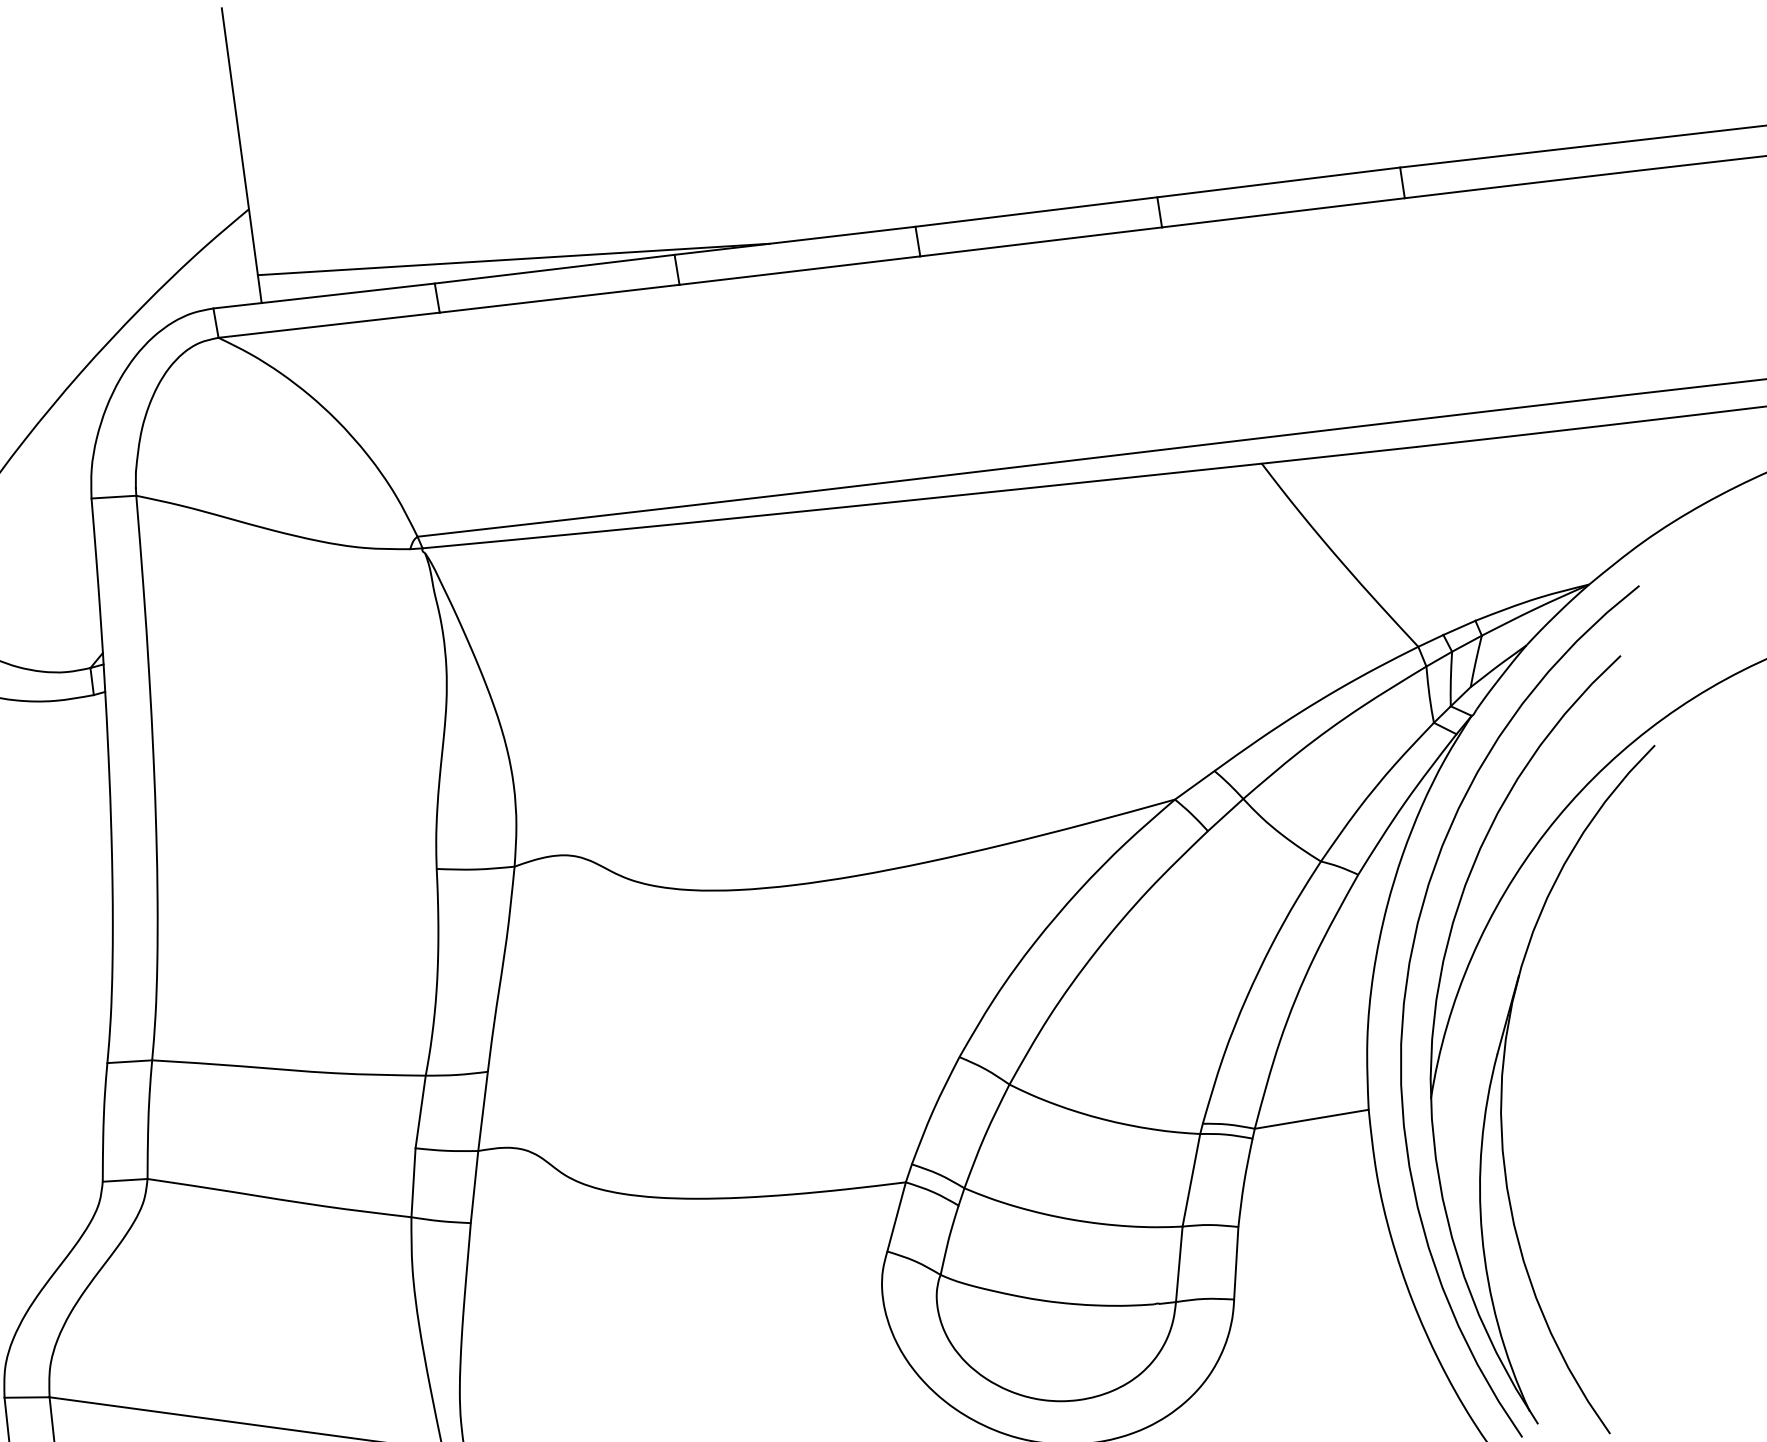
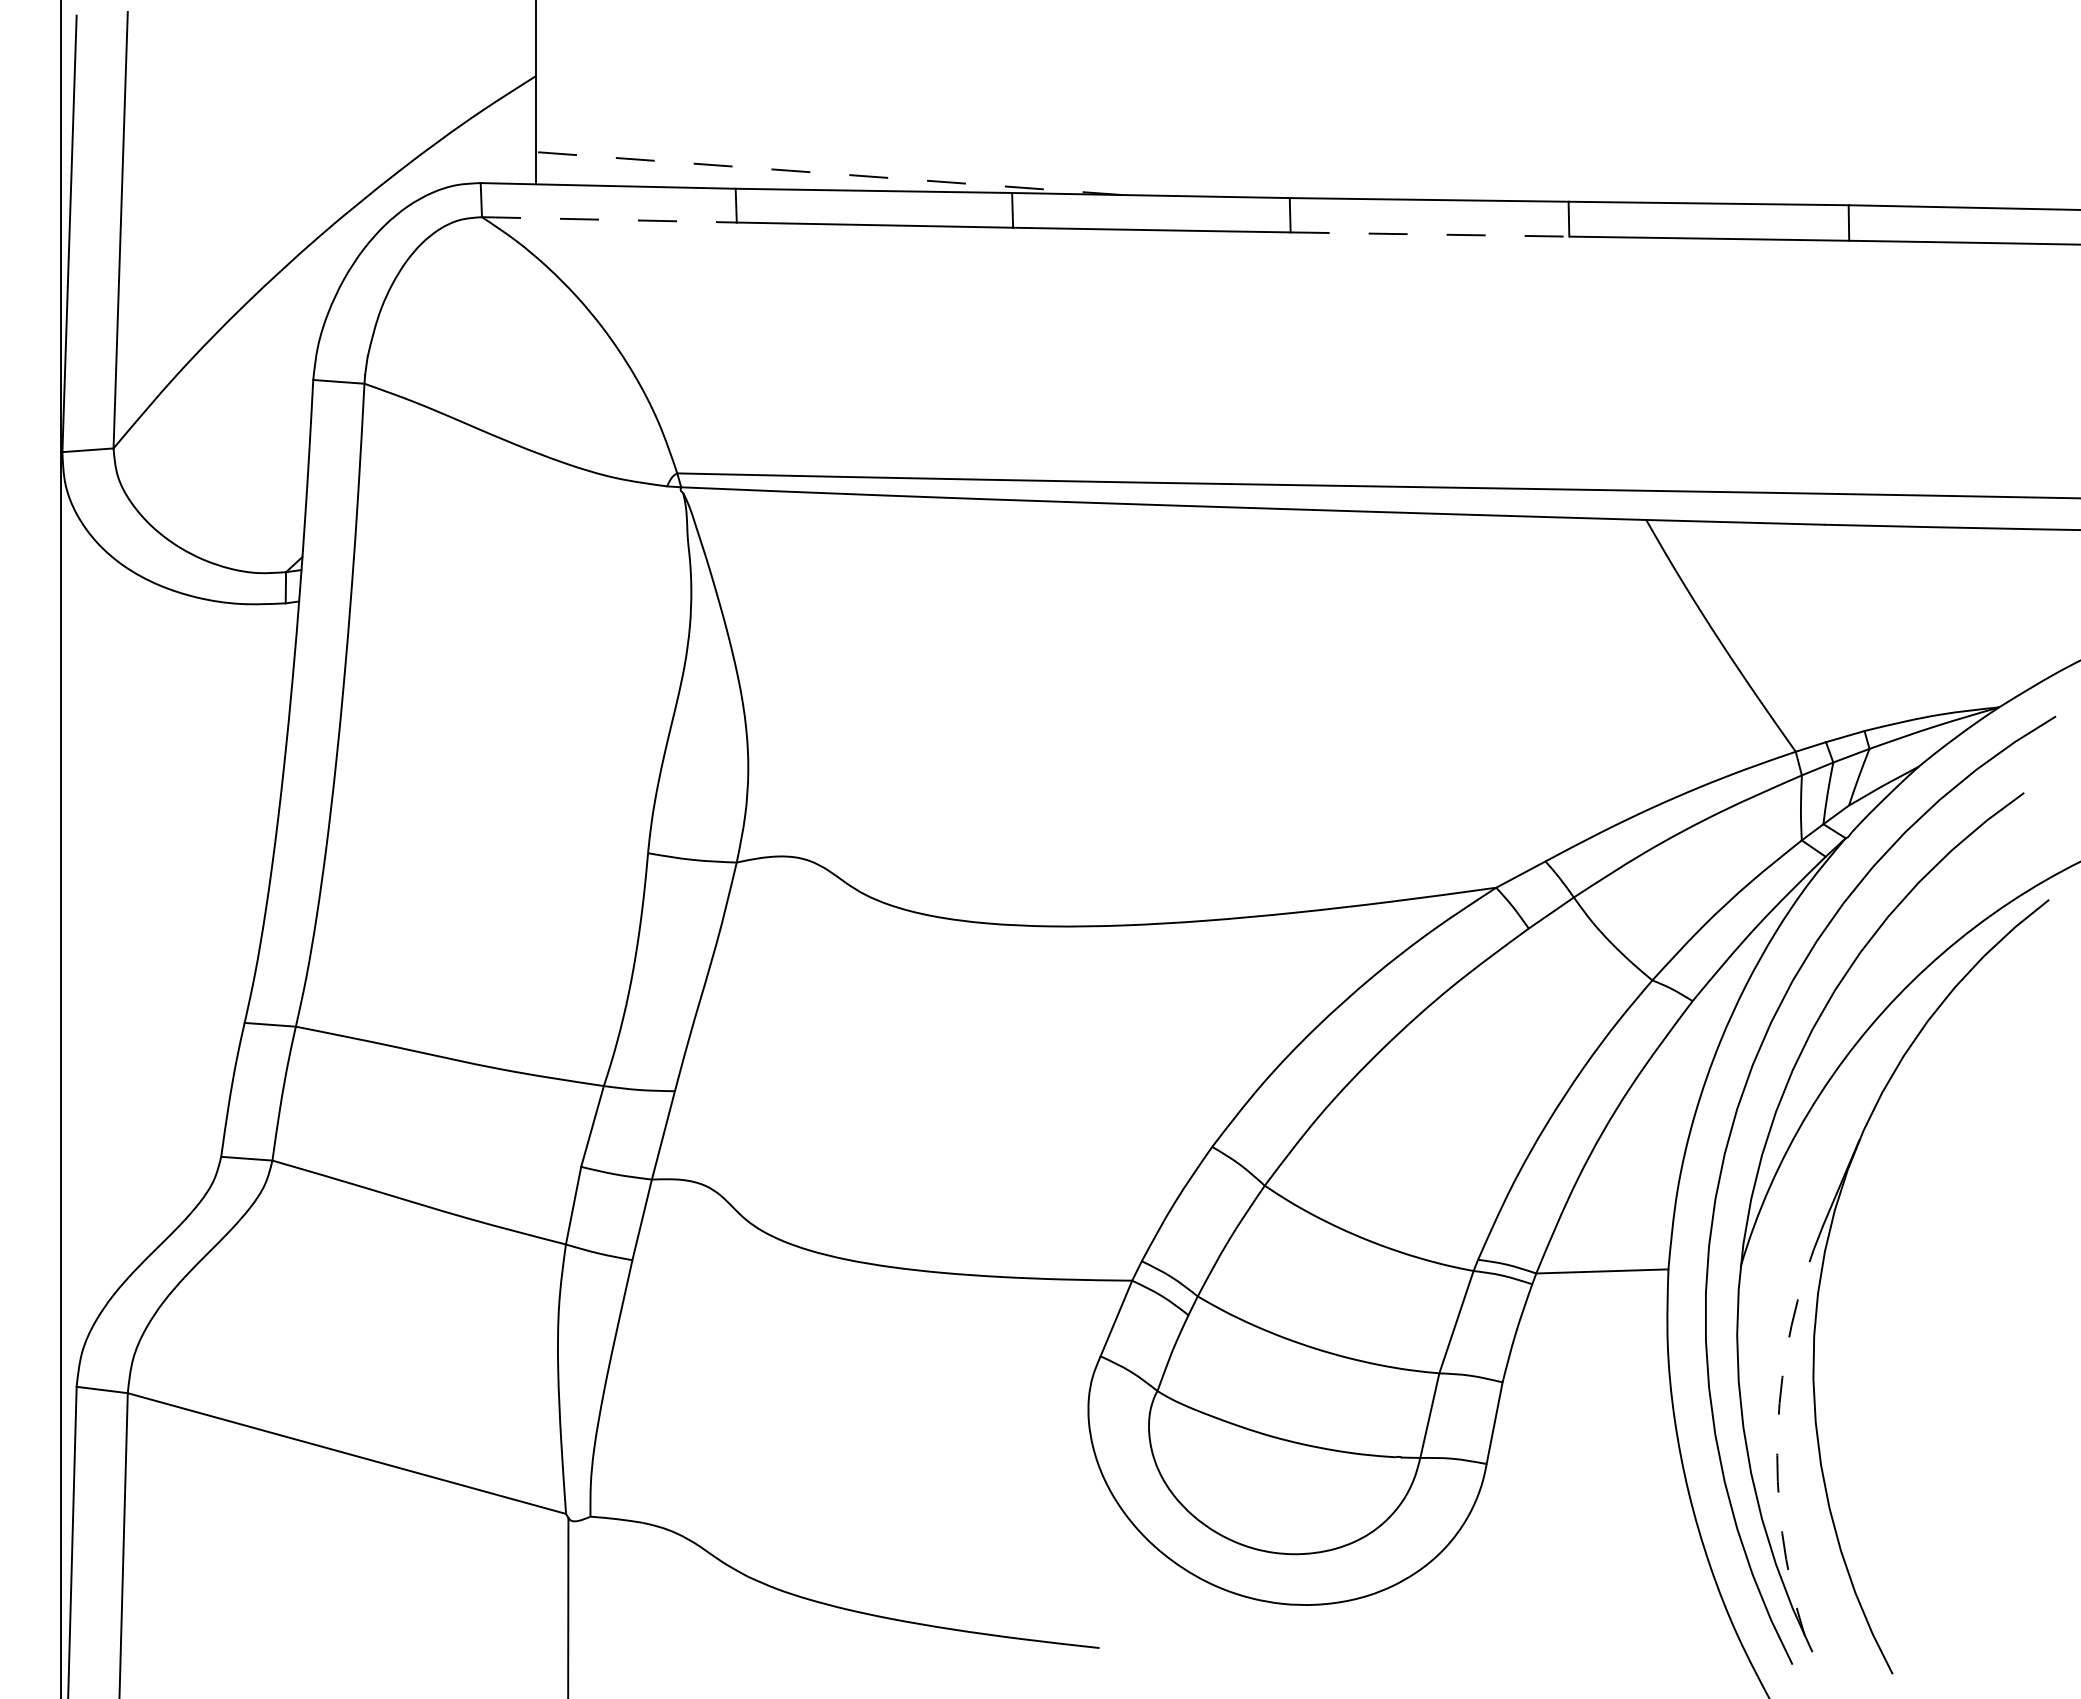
line: (1041, 241) -> (1430, 234), solid -> dashed
line: (513, 259) -> (828, 173), solid -> dashed
line: (329, 324) -> (609, 219), solid -> dashed
arc: (1481, 1235) -> (1777, 1429), solid -> dashed

